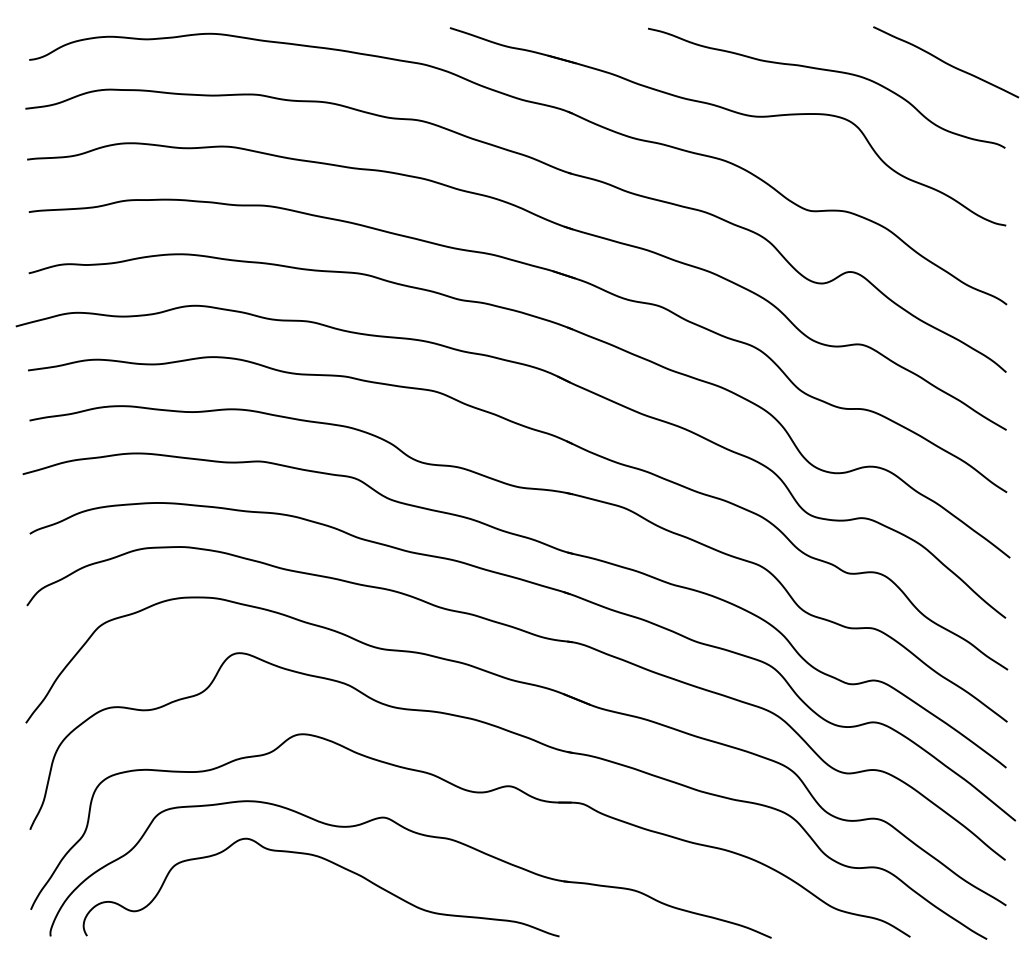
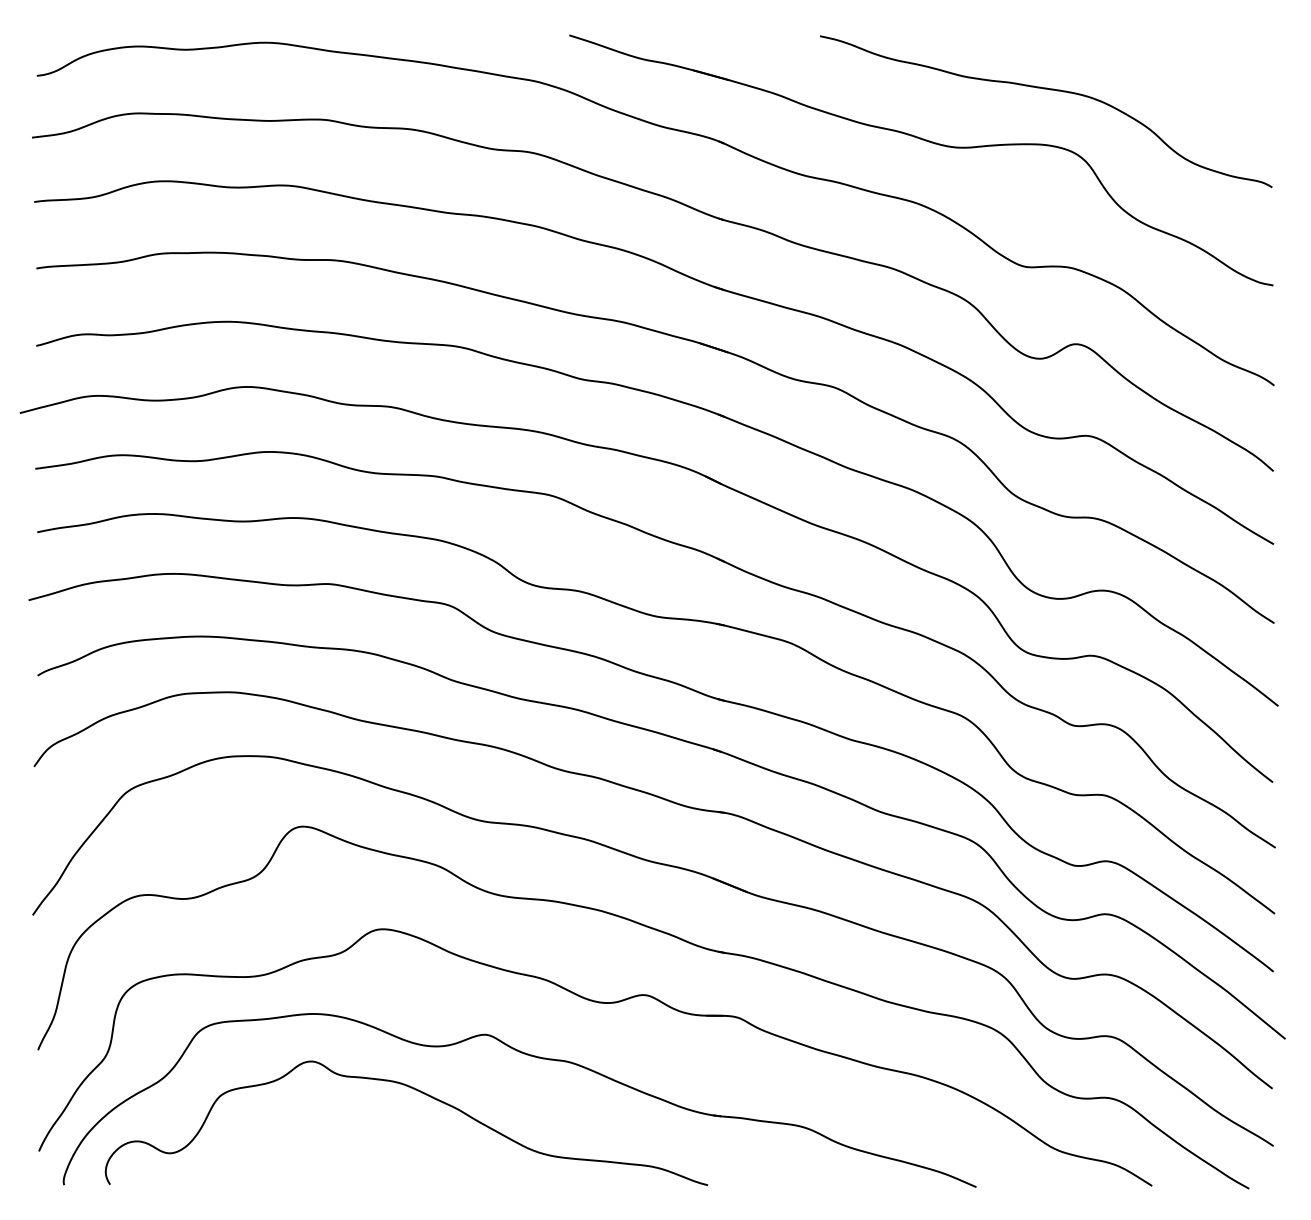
curve: (946, 62) -> (1197, 78), removed

